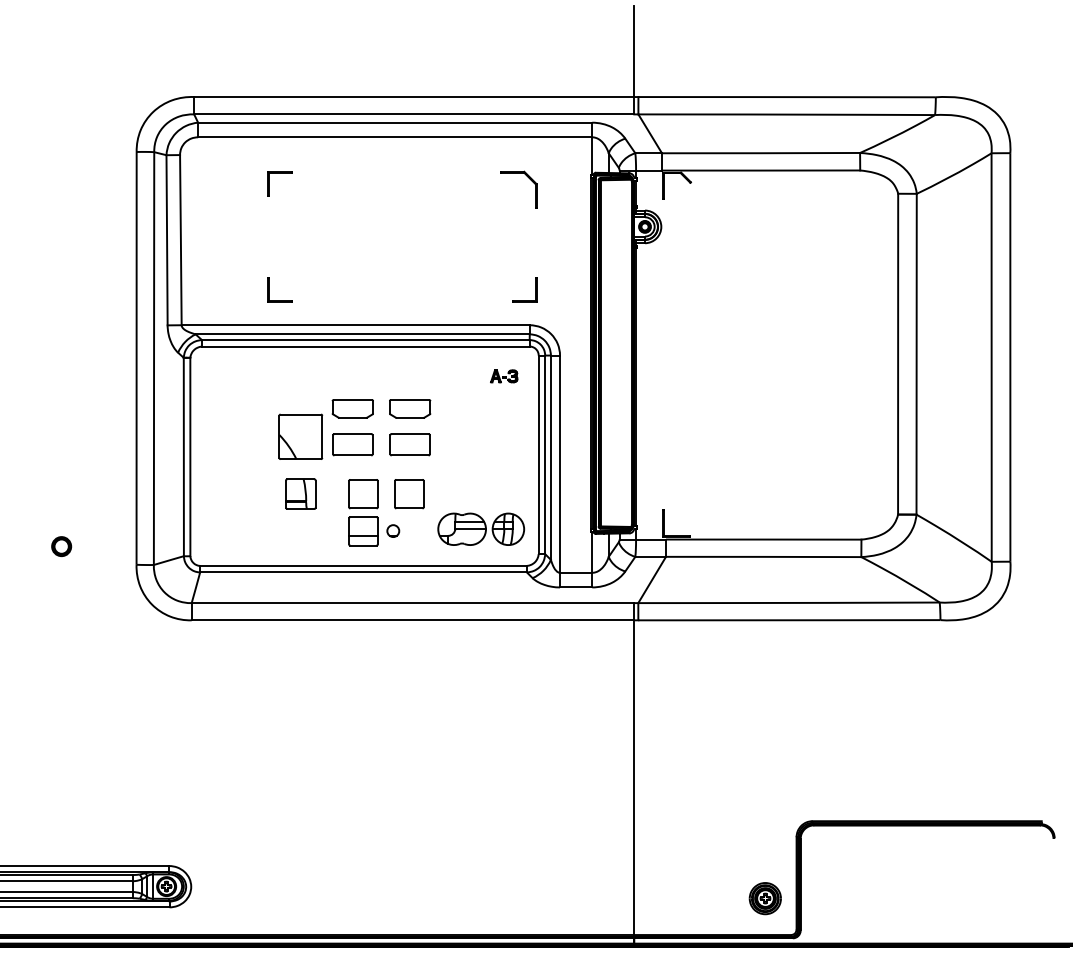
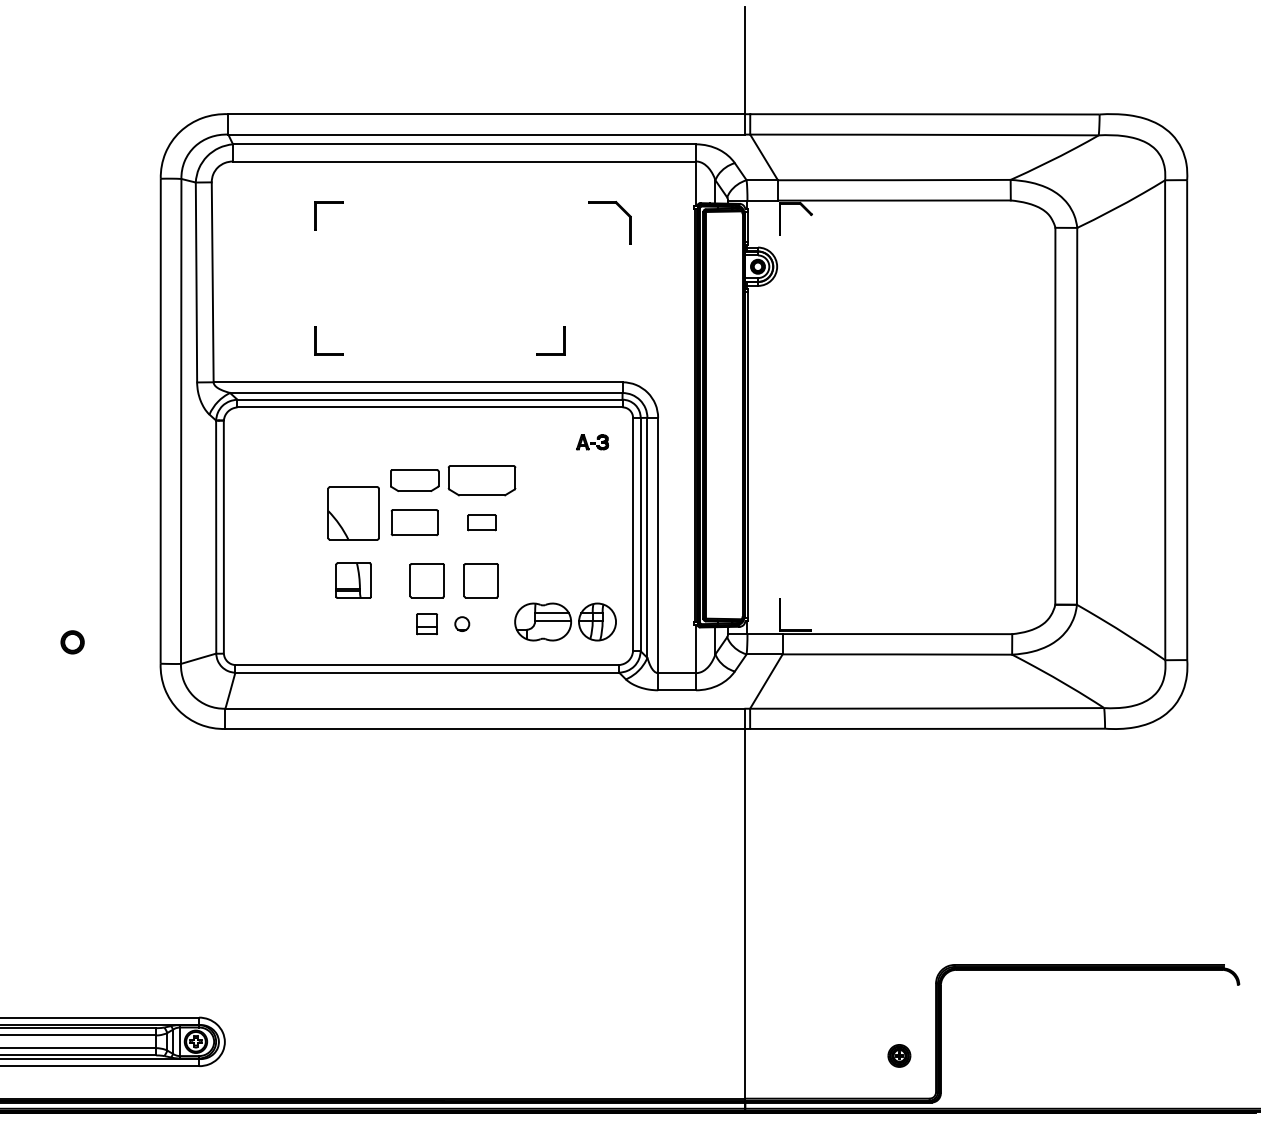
part: (535, 289) -> (563, 340), moved
part: (409, 408) -> (481, 480), size x1.4
part: (409, 444) -> (481, 522), size x0.6
part: (362, 530) -> (426, 623), size x0.6
part: (765, 898) -> (899, 1055), size x0.6

